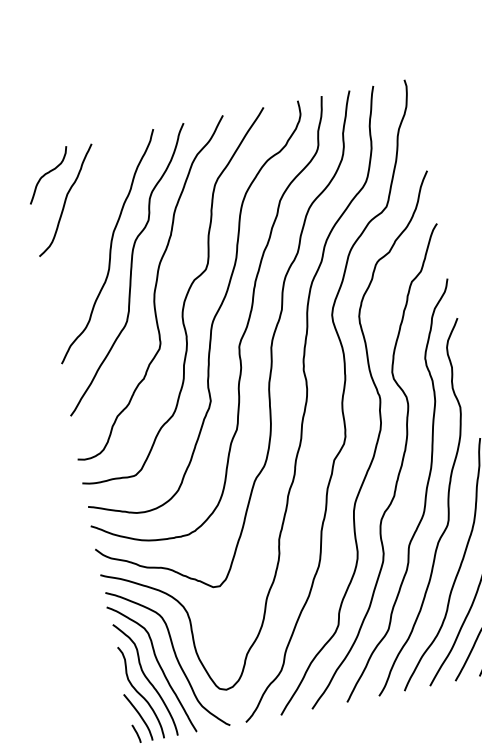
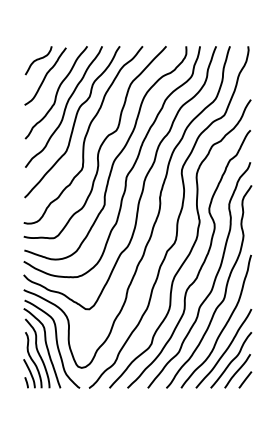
curve: (89, 224) -> (56, 92), added

